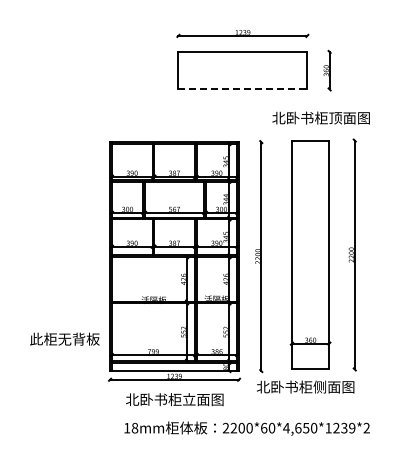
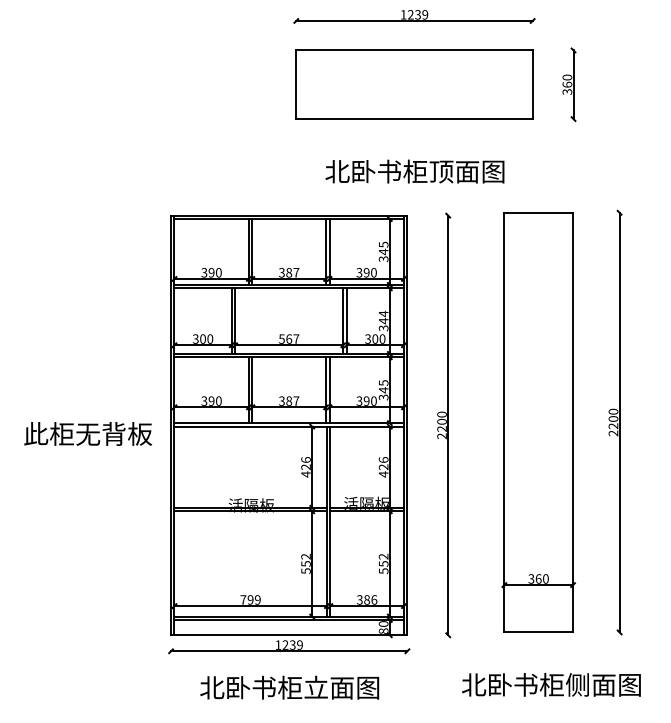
line: (243, 89) -> (415, 119), dashed -> solid
text: (320, 117) -> (413, 170), moved
text: (64, 338) -> (87, 432), moved
text: (305, 386) -> (551, 683), moved

